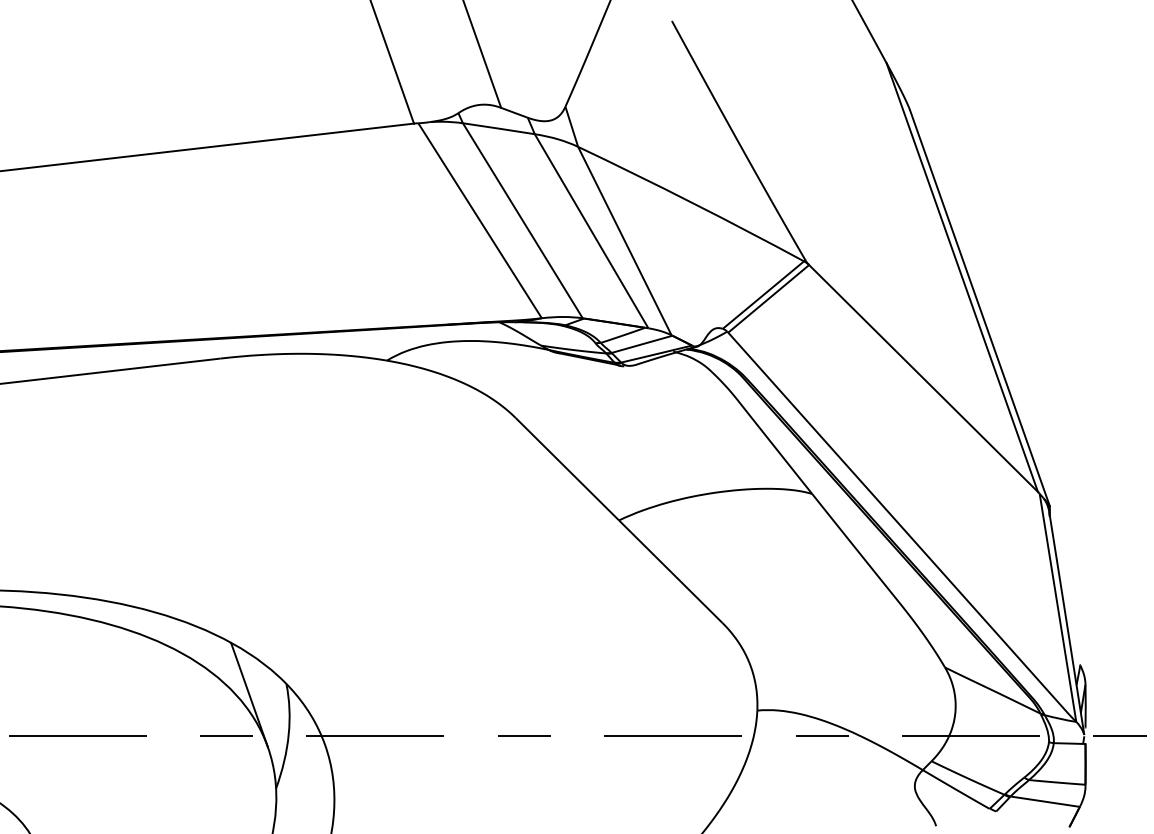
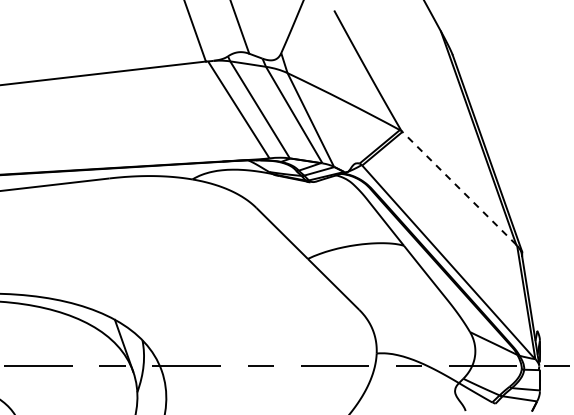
line: (923, 378) -> (459, 188), solid -> dashed

